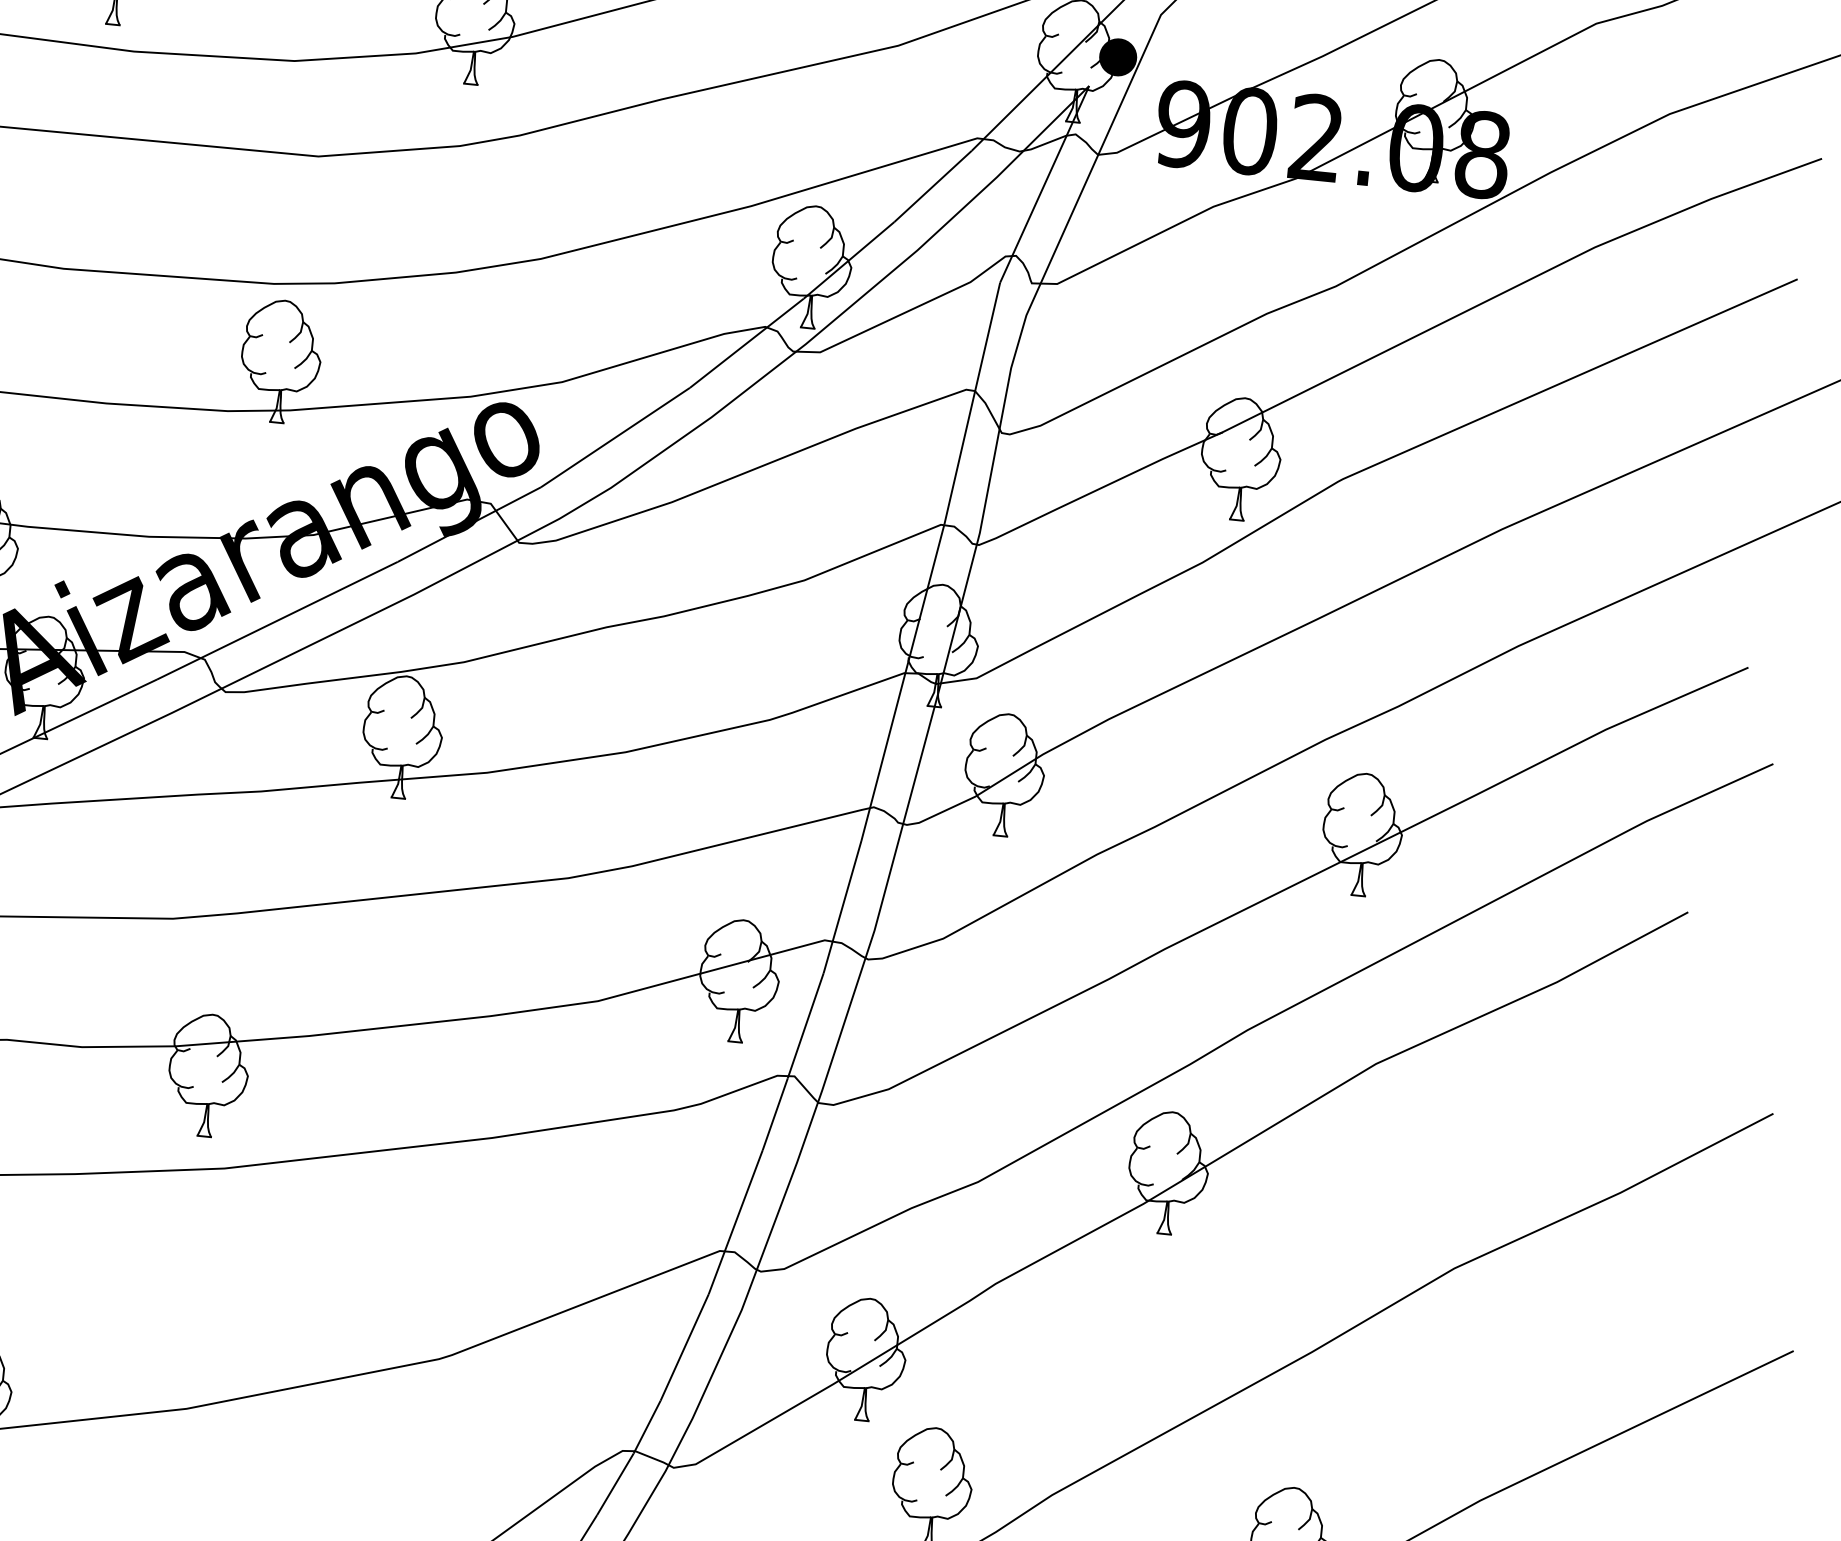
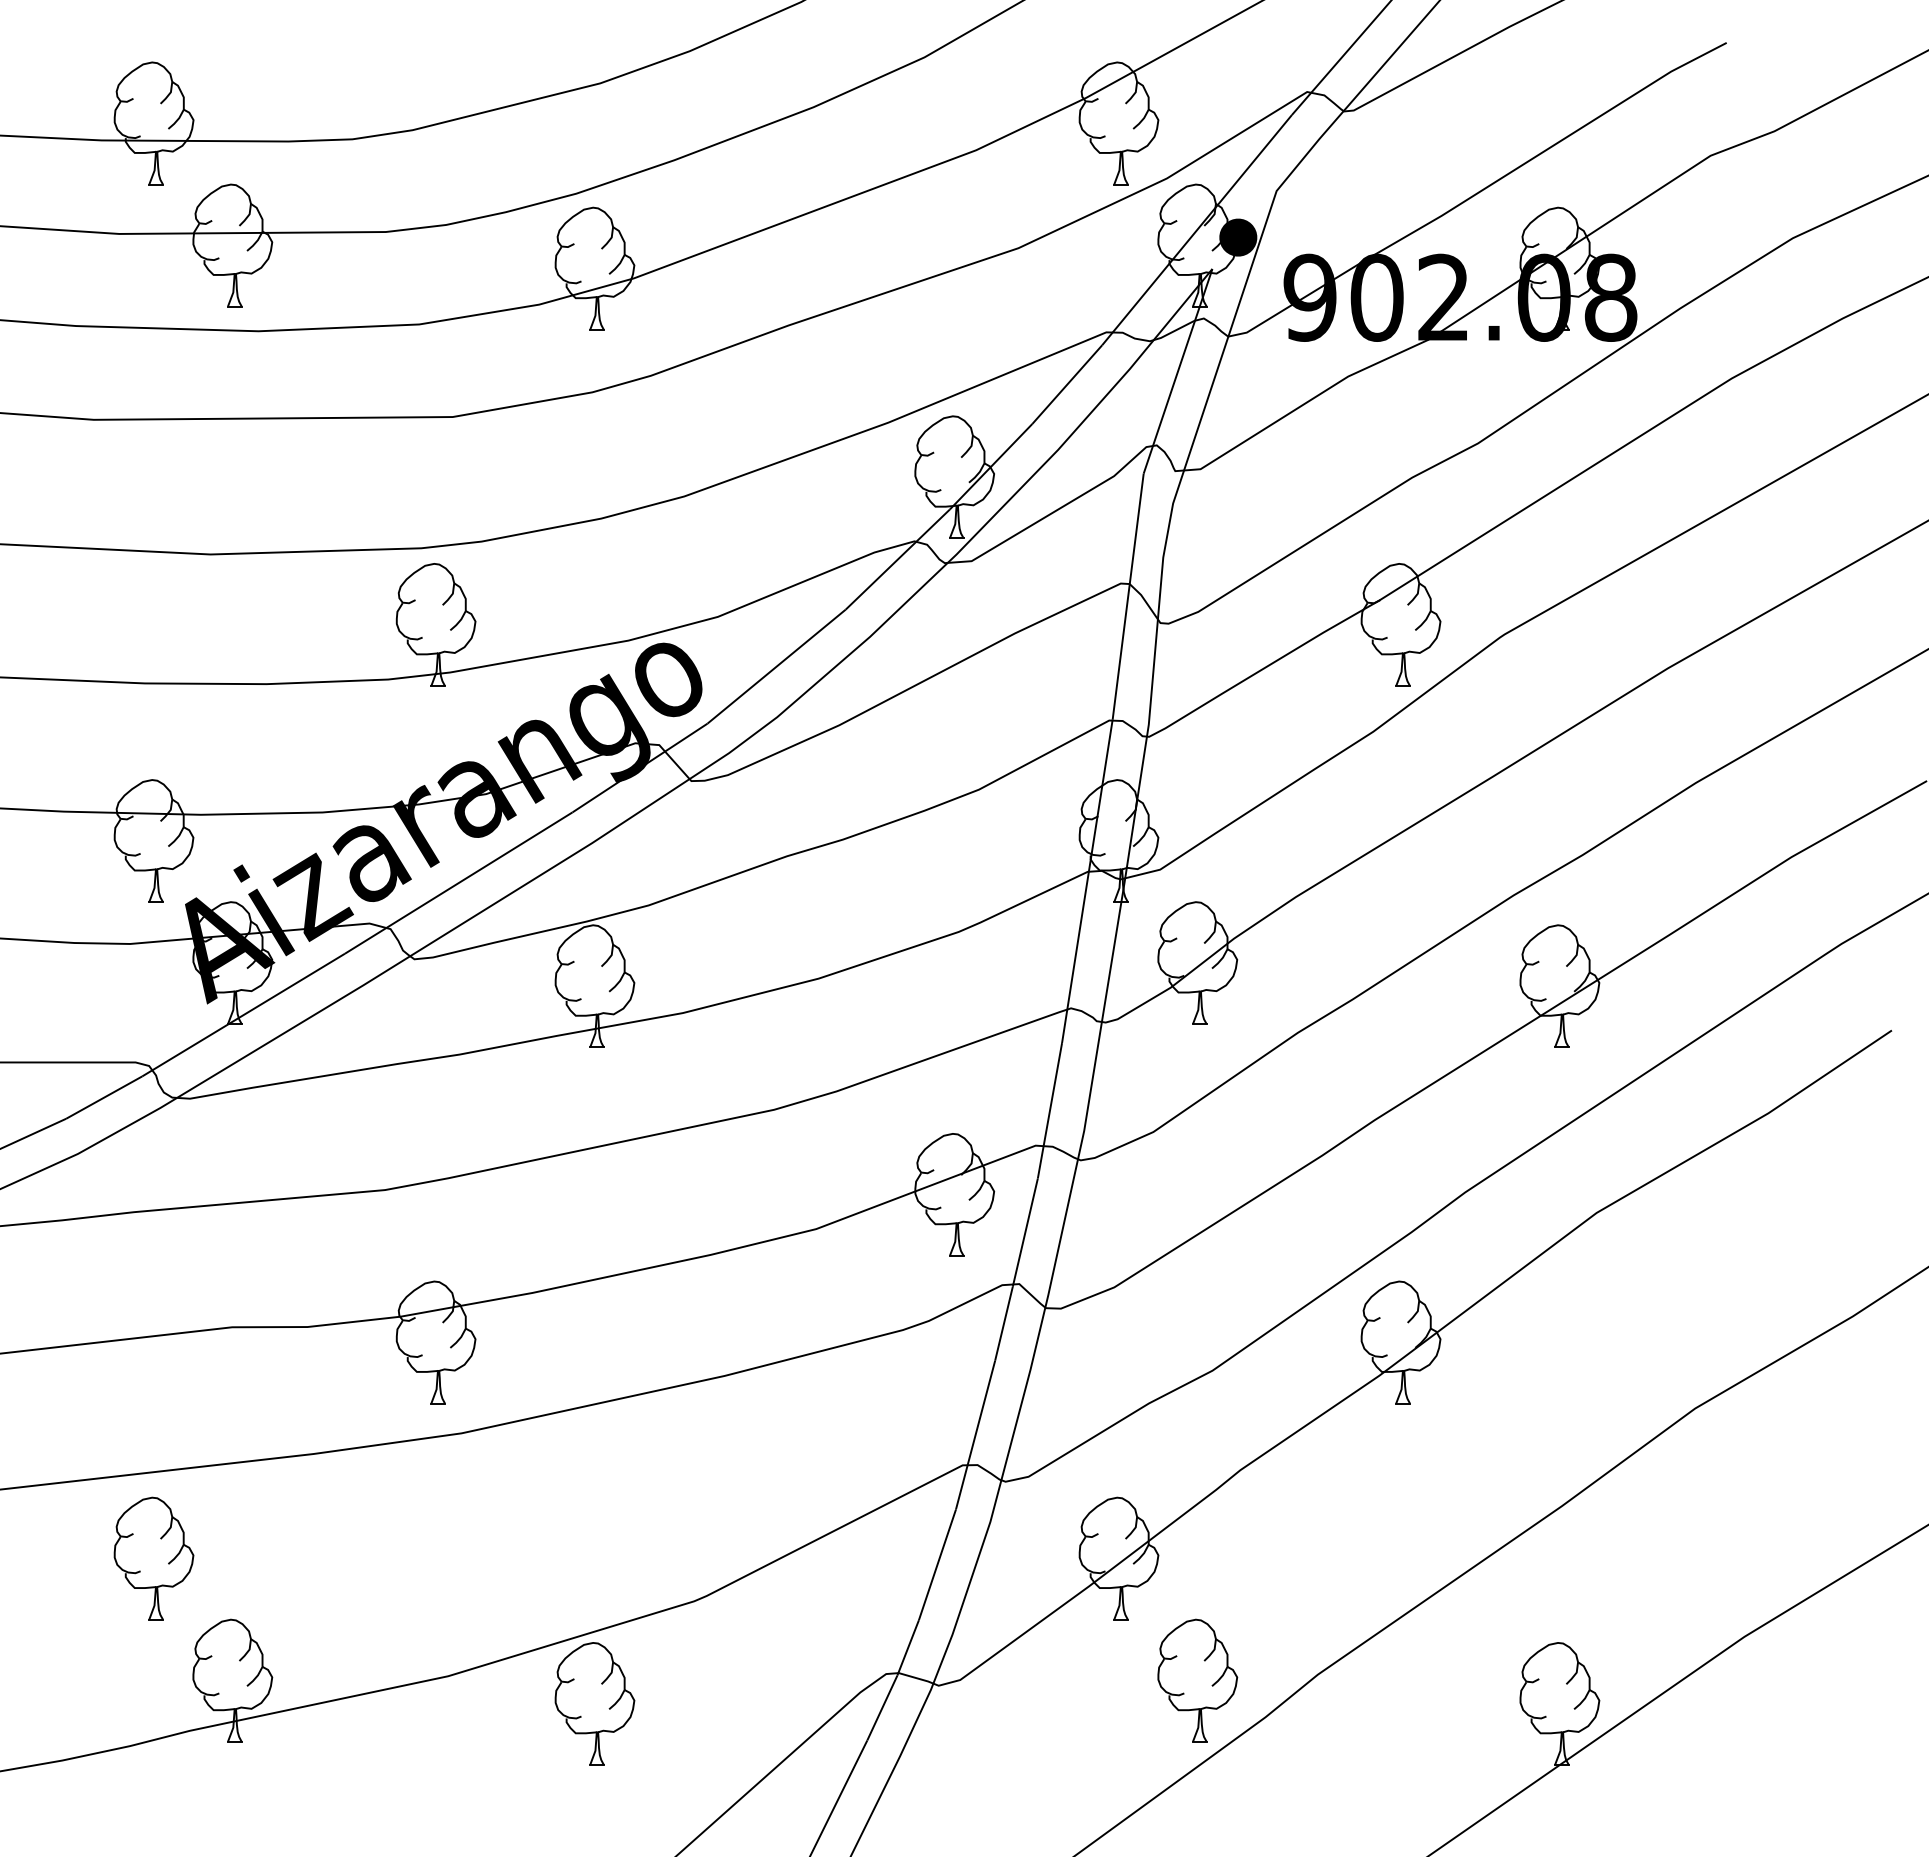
part: (329, 1450) -> (594, 1703), added

